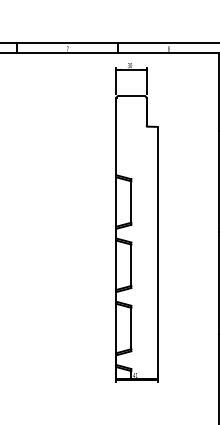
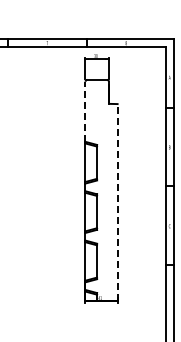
line: (116, 136) -> (85, 111), solid -> dashed
line: (157, 251) -> (117, 201), solid -> dashed

